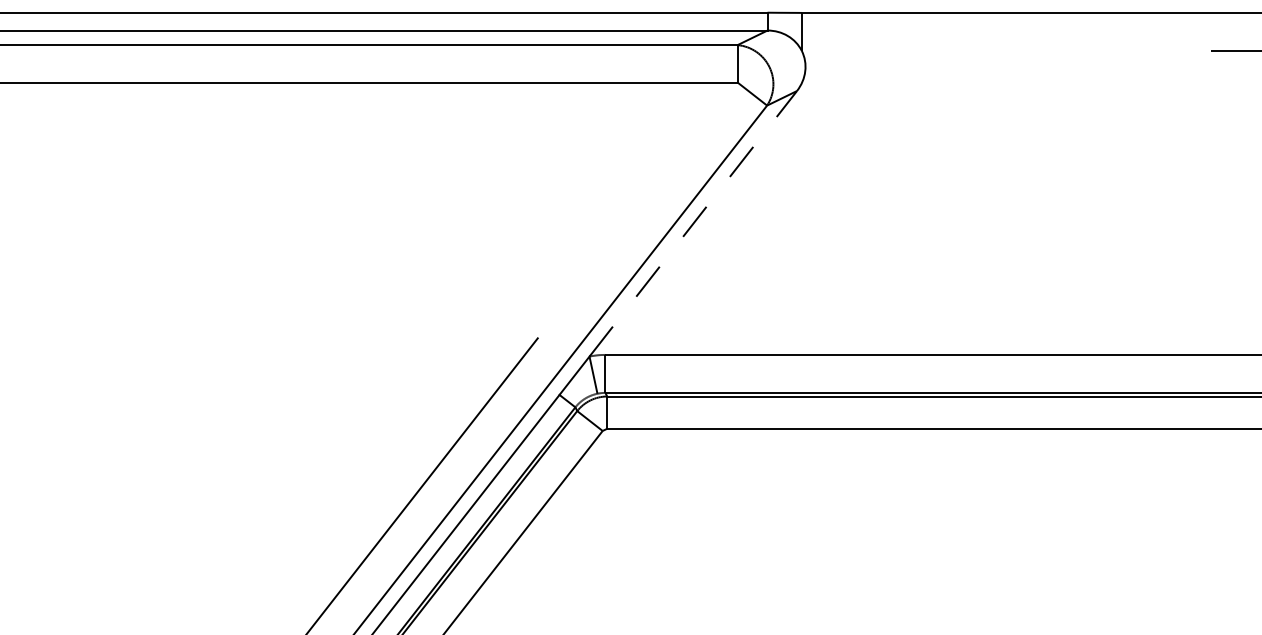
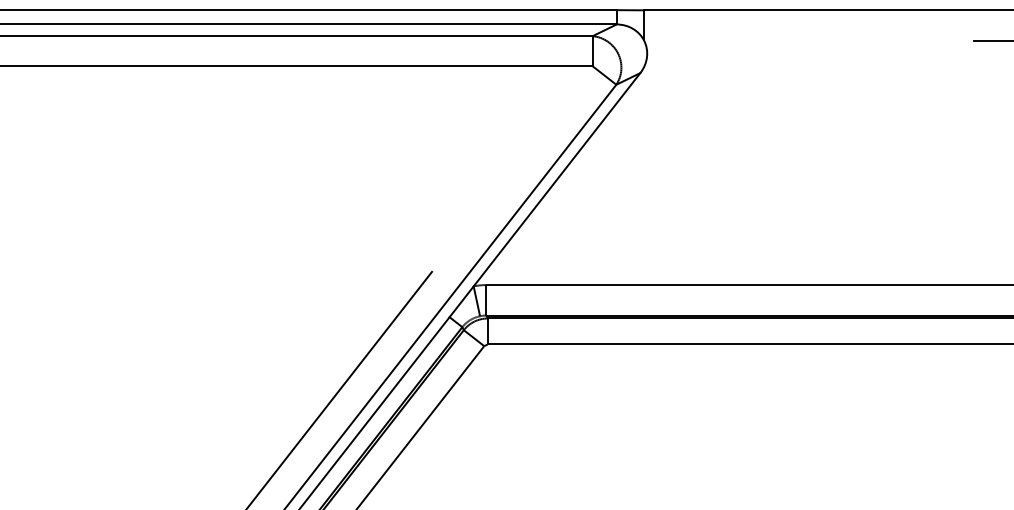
line: (693, 223) -> (557, 179), dashed -> solid

